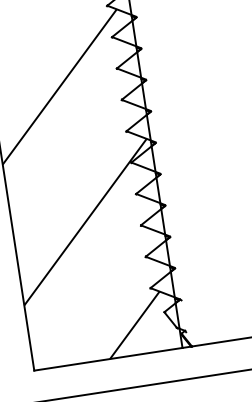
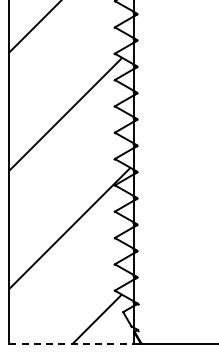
line: (108, 359) -> (71, 343), solid -> dashed

